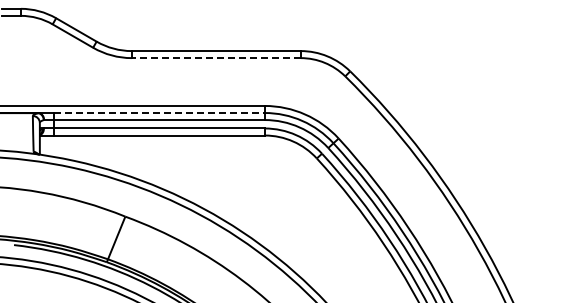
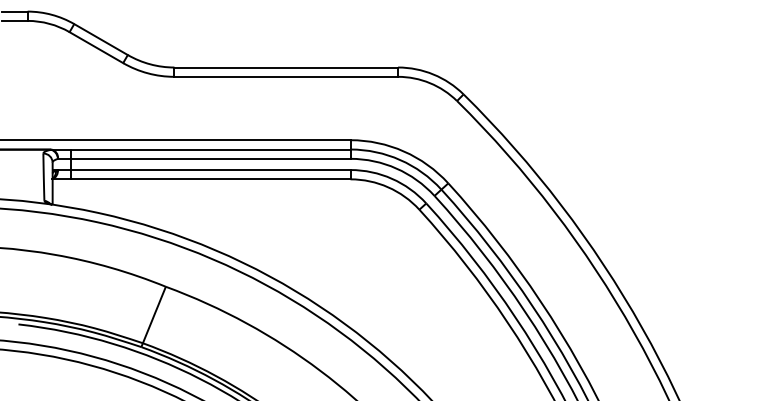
line: (215, 58) -> (285, 77), dashed -> solid
line: (159, 113) -> (211, 150), dashed -> solid

